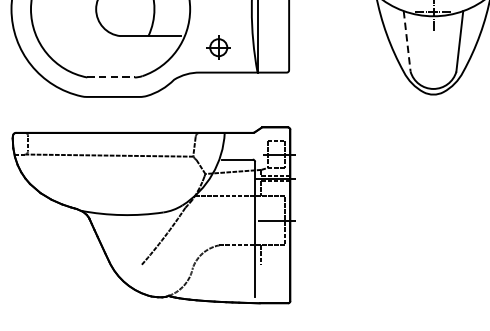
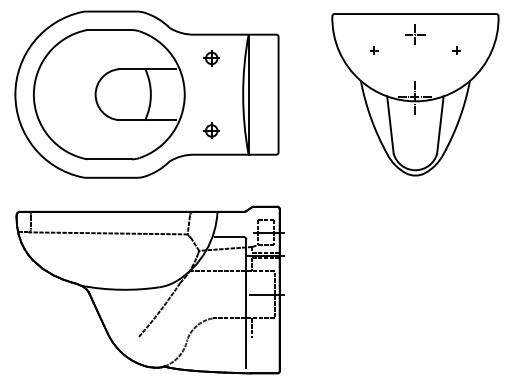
line: (407, 41) -> (390, 125), dashed -> solid
part: (218, 47) -> (211, 130), size x0.71
line: (111, 77) -> (110, 159), dashed -> solid

